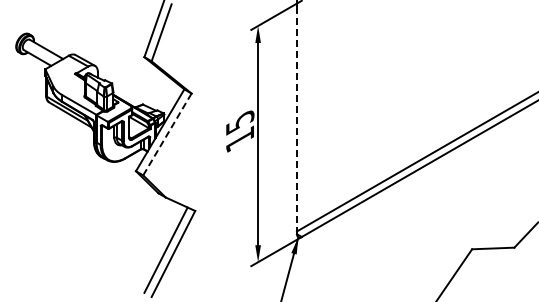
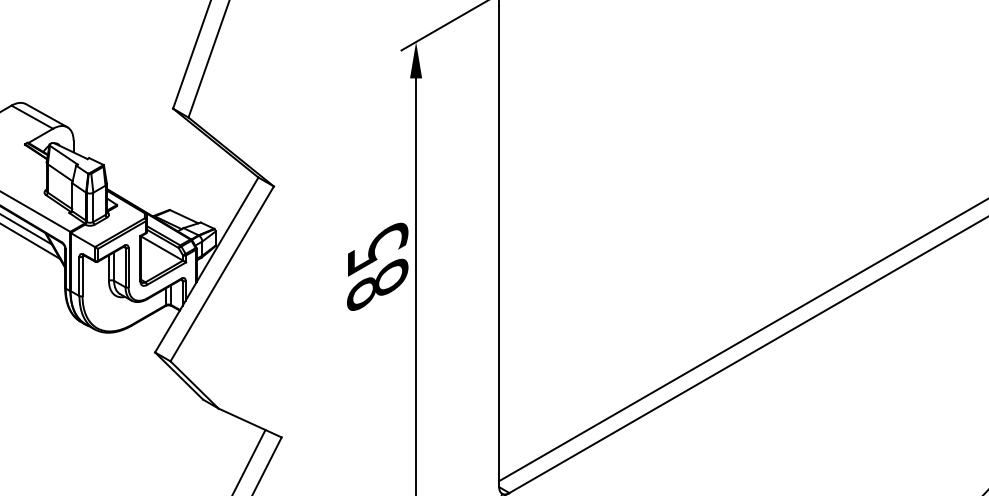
line: (296, 121) -> (498, 246), dashed -> solid
line: (167, 134) -> (222, 273), dashed -> solid
text: (239, 138) -> (376, 282), 15 -> 85

